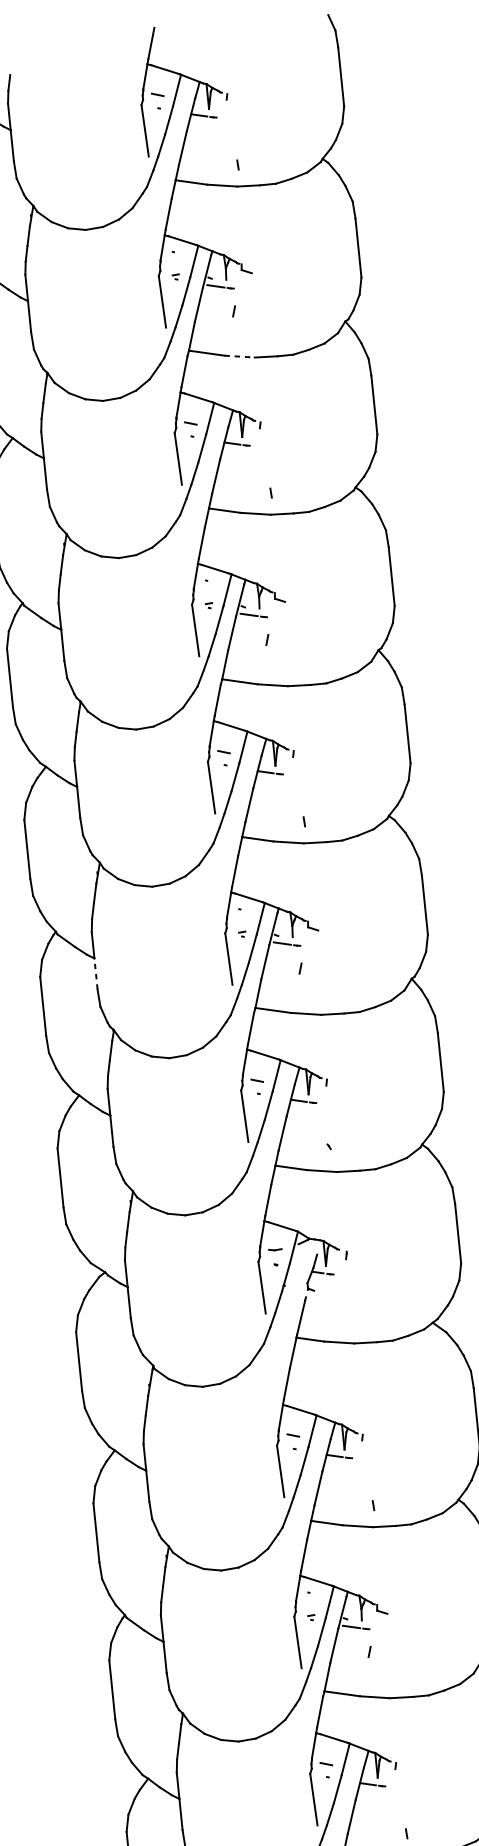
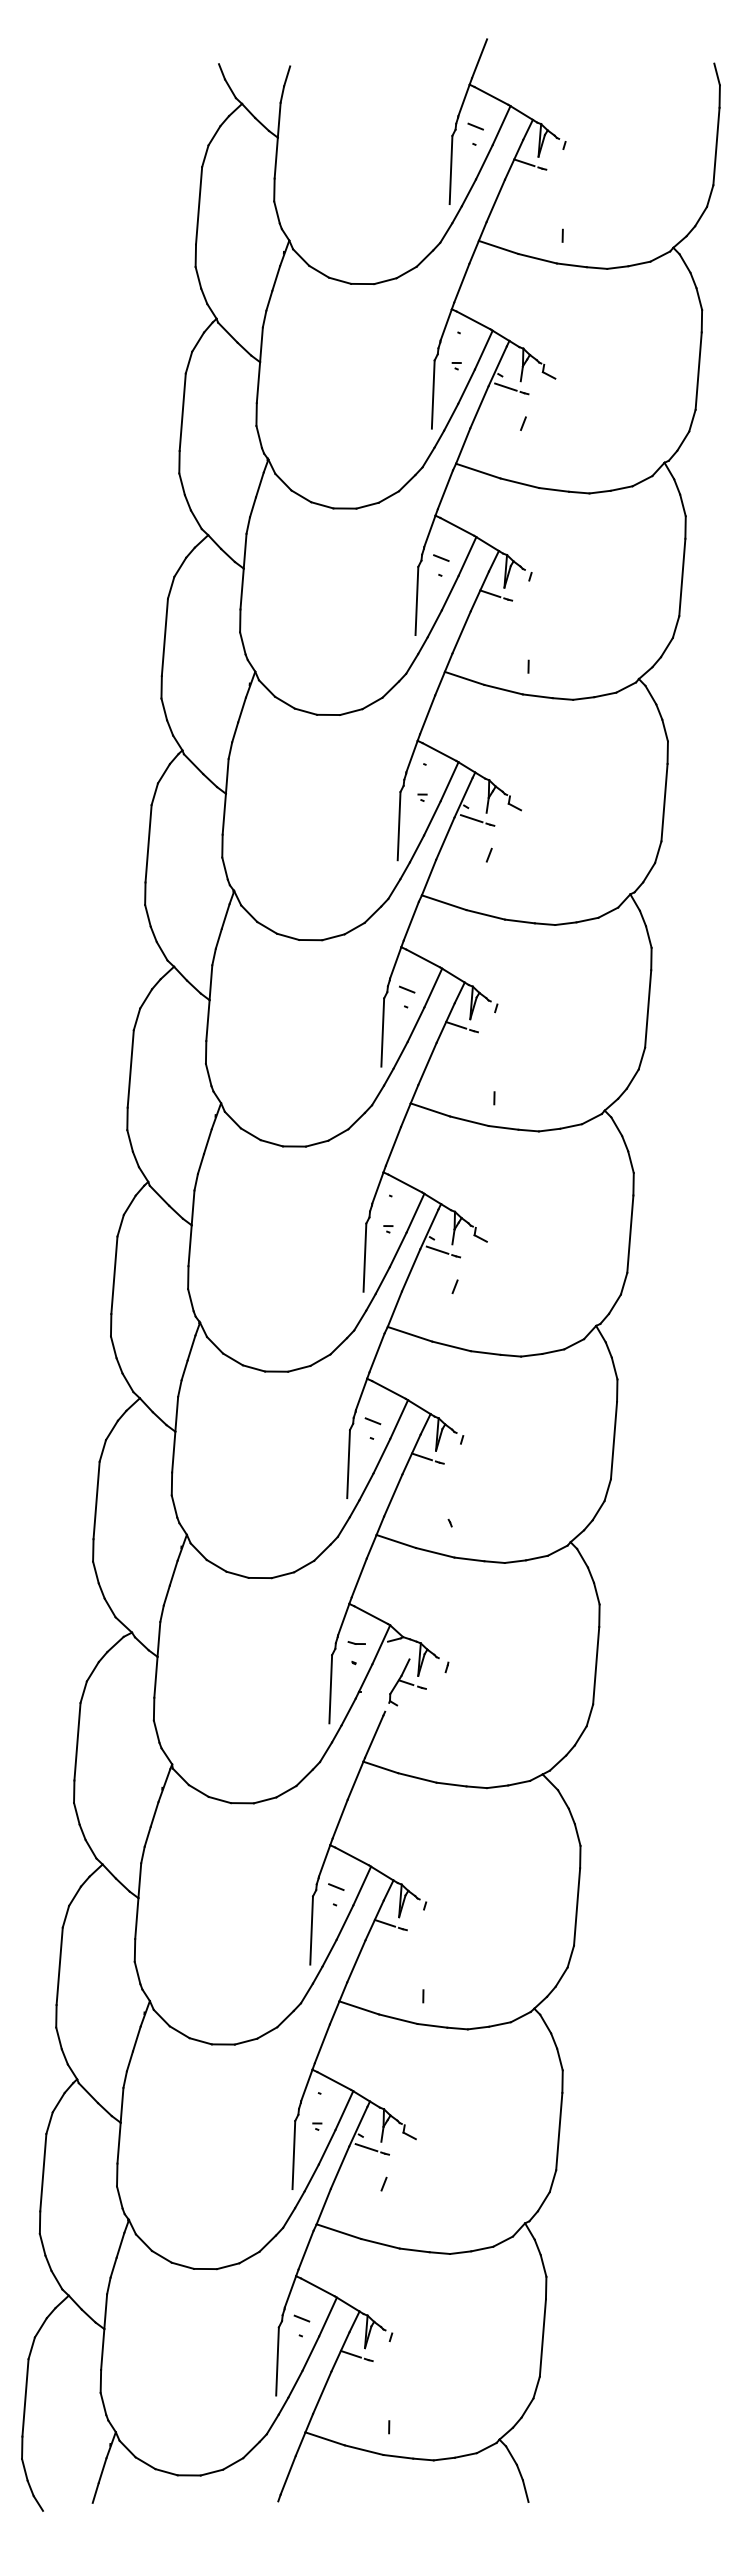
line: (239, 356) -> (519, 483), dashed -> solid
line: (96, 973) -> (190, 1245), dashed -> solid

